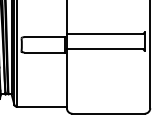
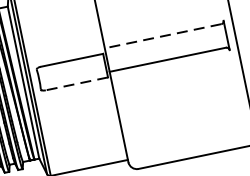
line: (104, 33) -> (162, 35), solid -> dashed
line: (44, 52) -> (76, 83), solid -> dashed

